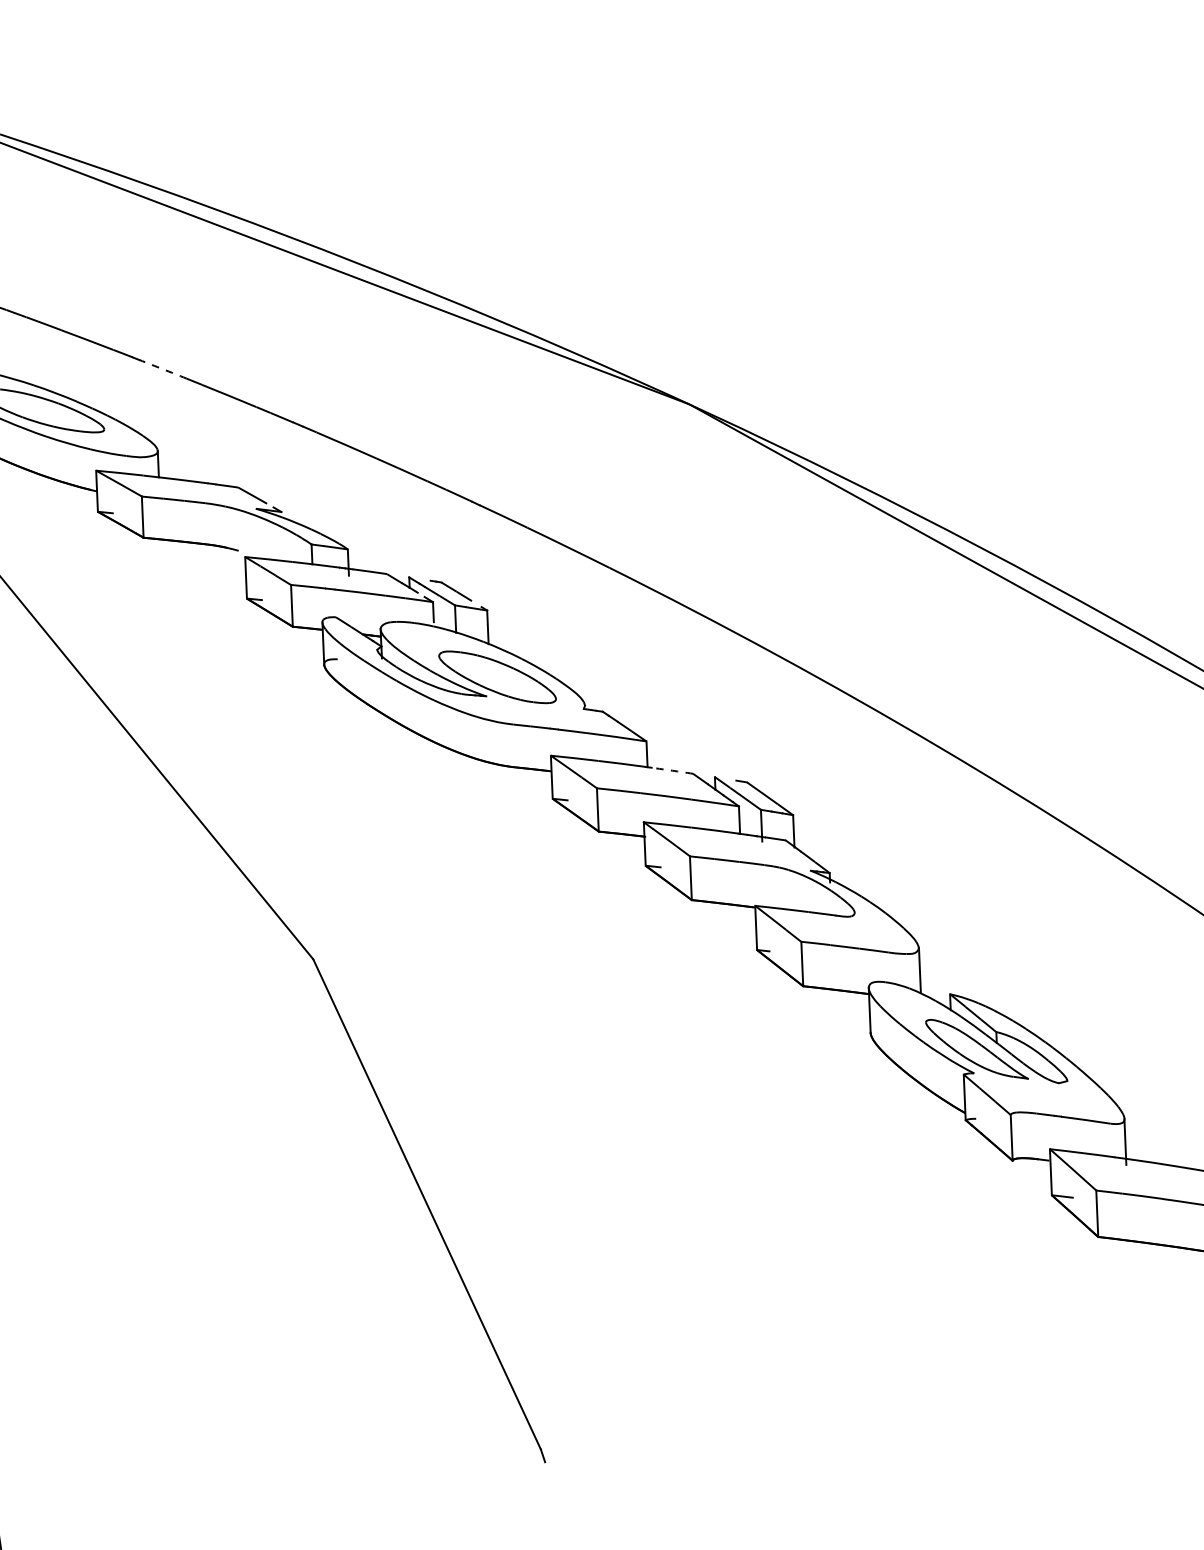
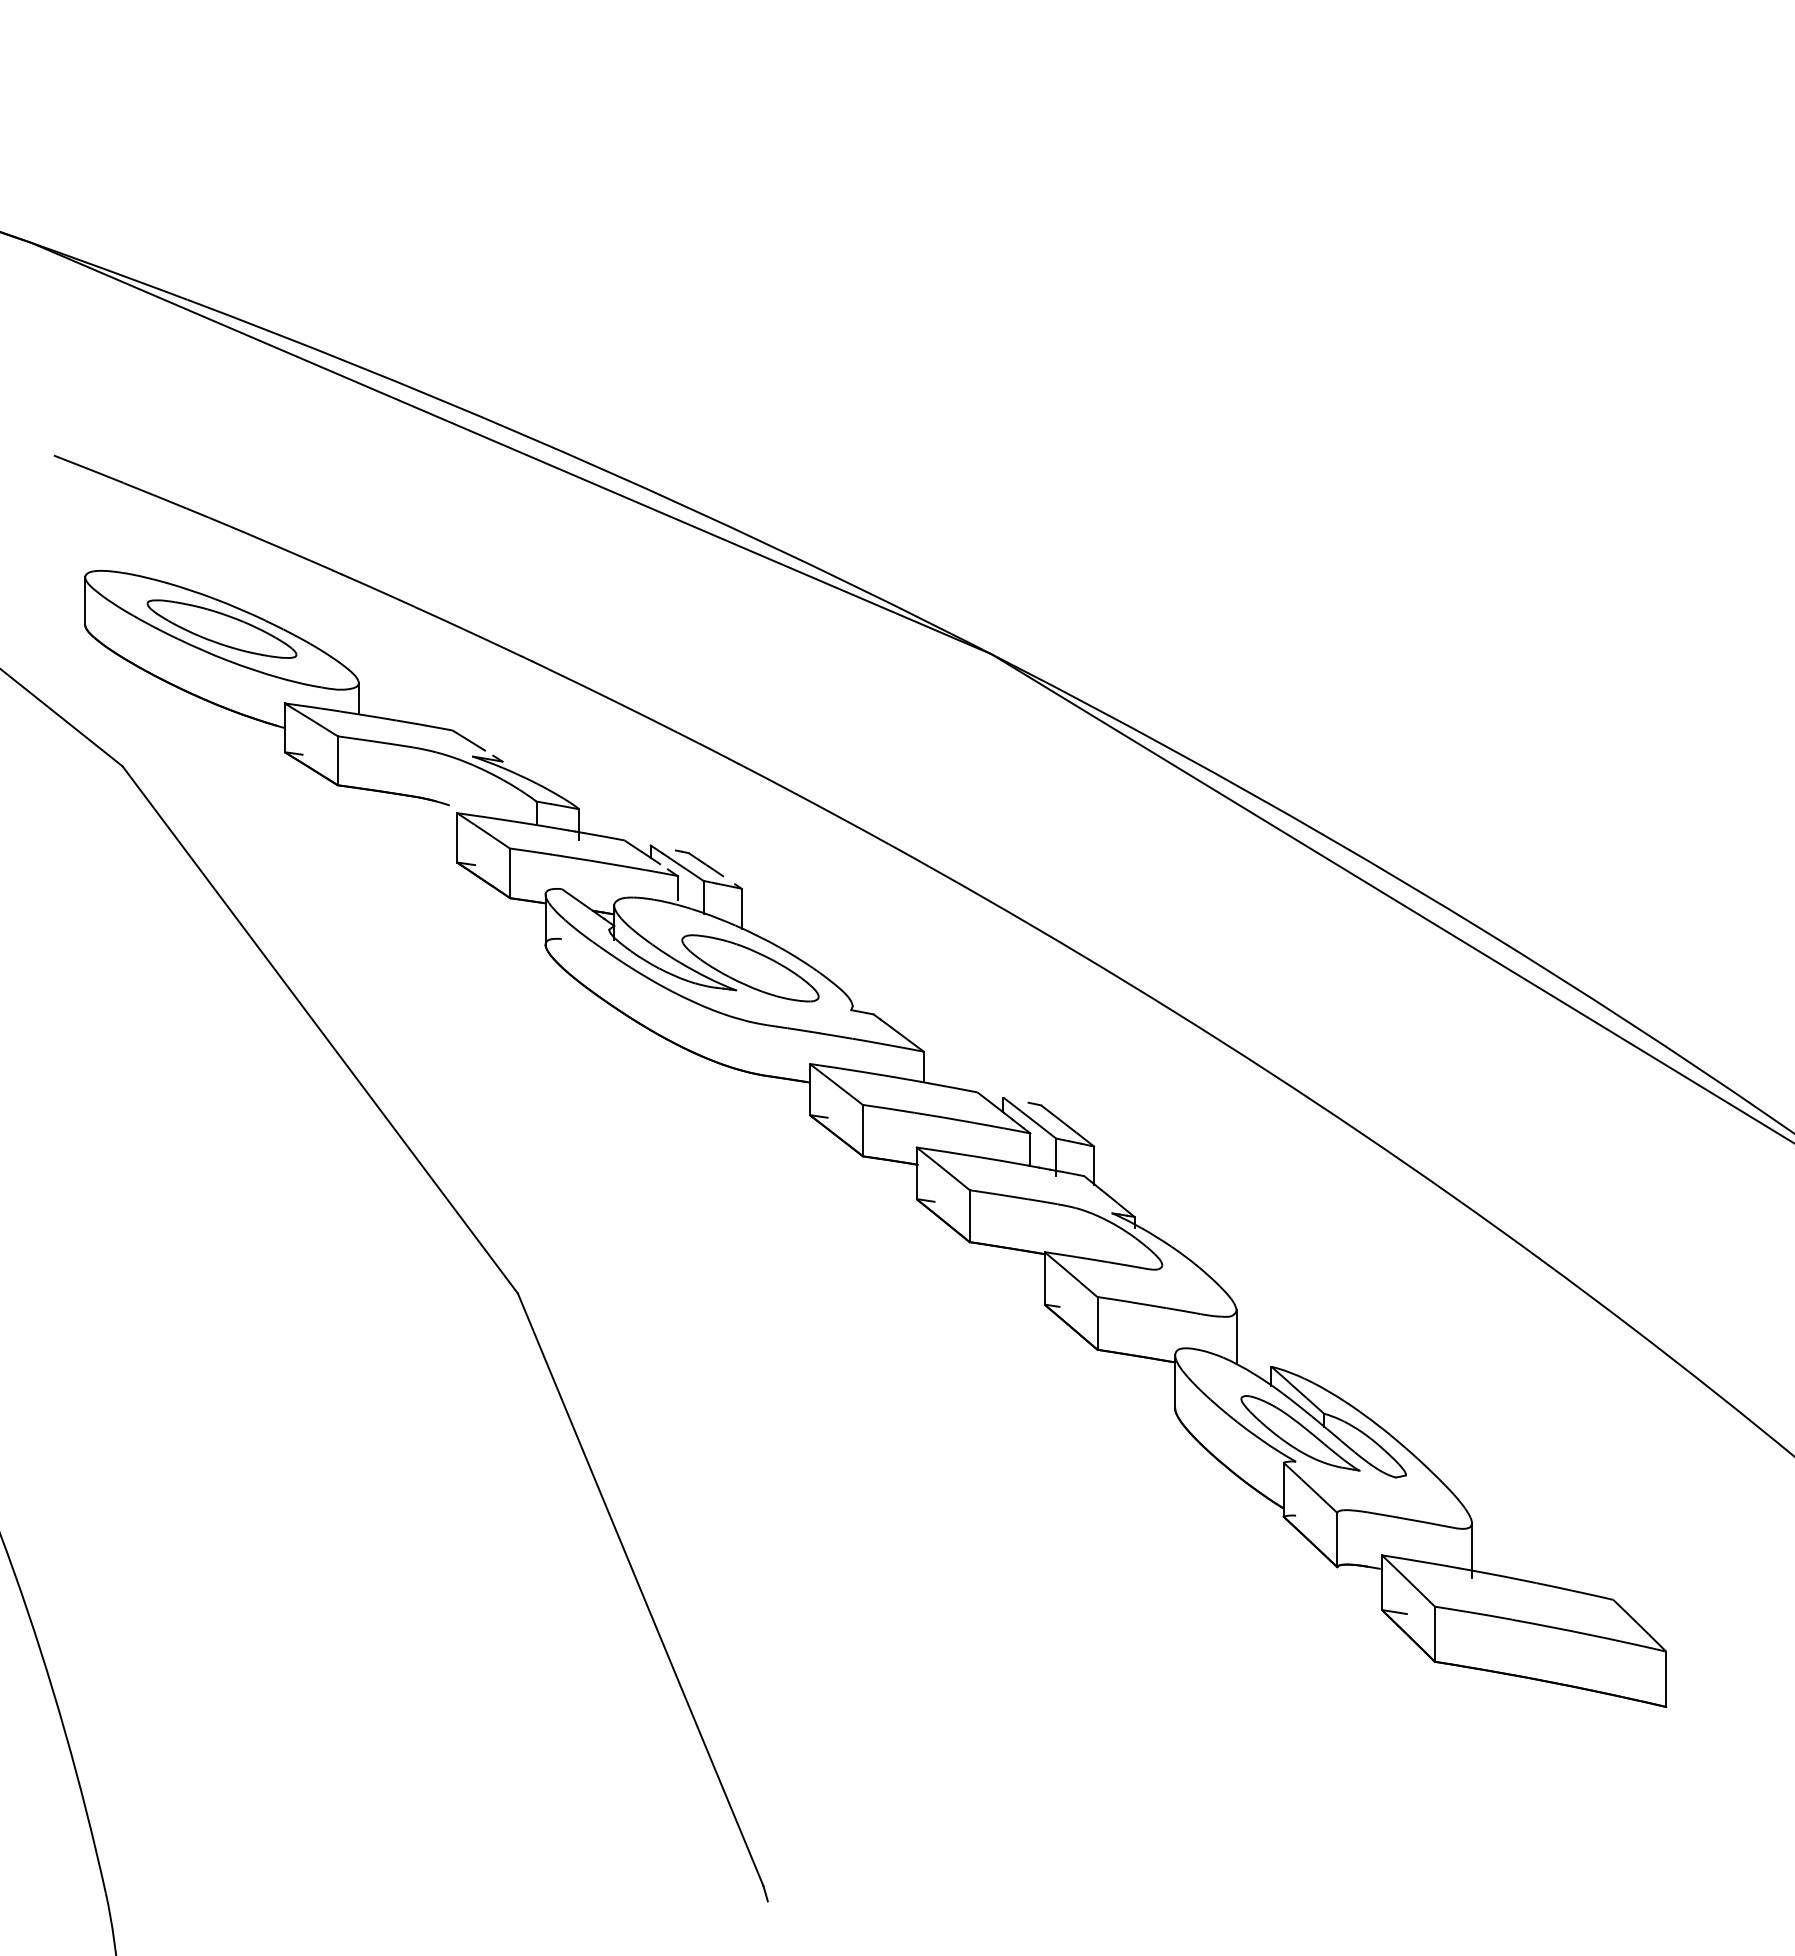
arc: (163, 369) -> (369, 586), dashed -> solid
arc: (672, 770) -> (953, 1087), dashed -> solid

